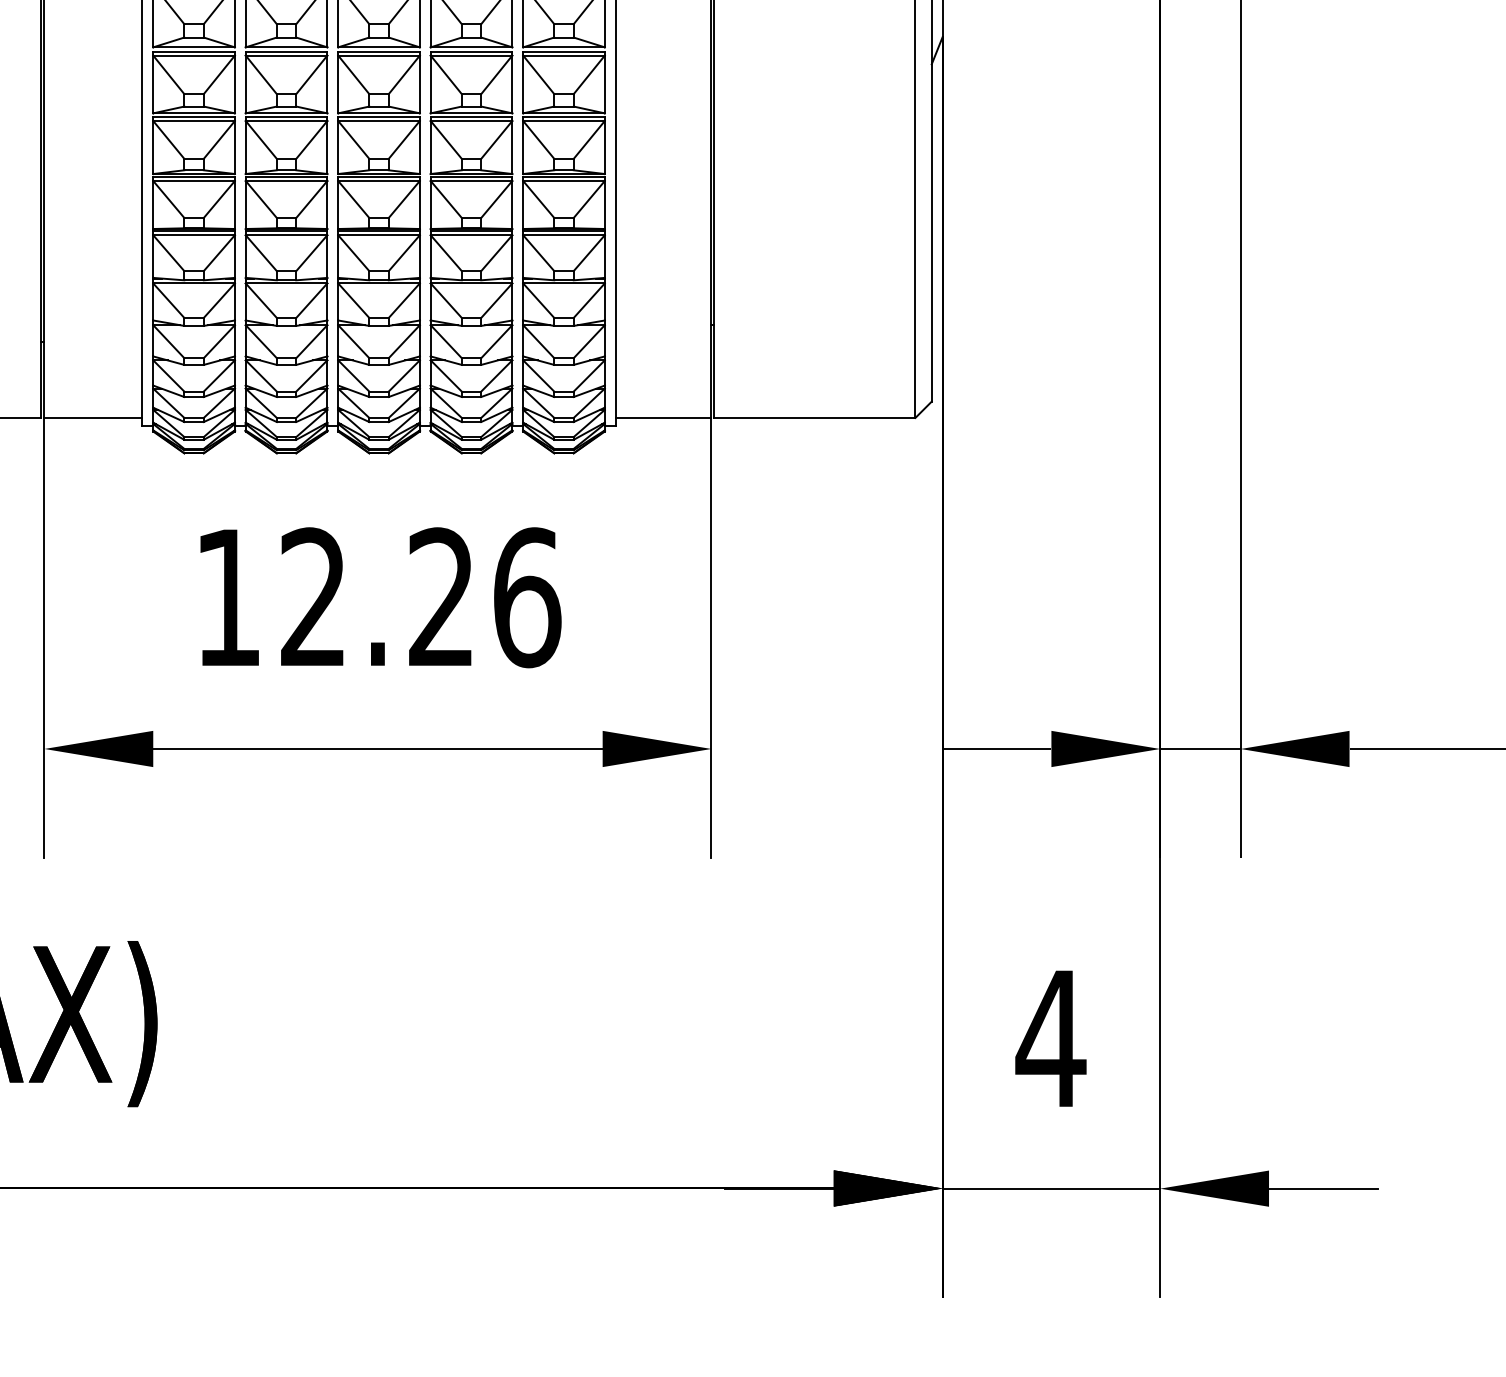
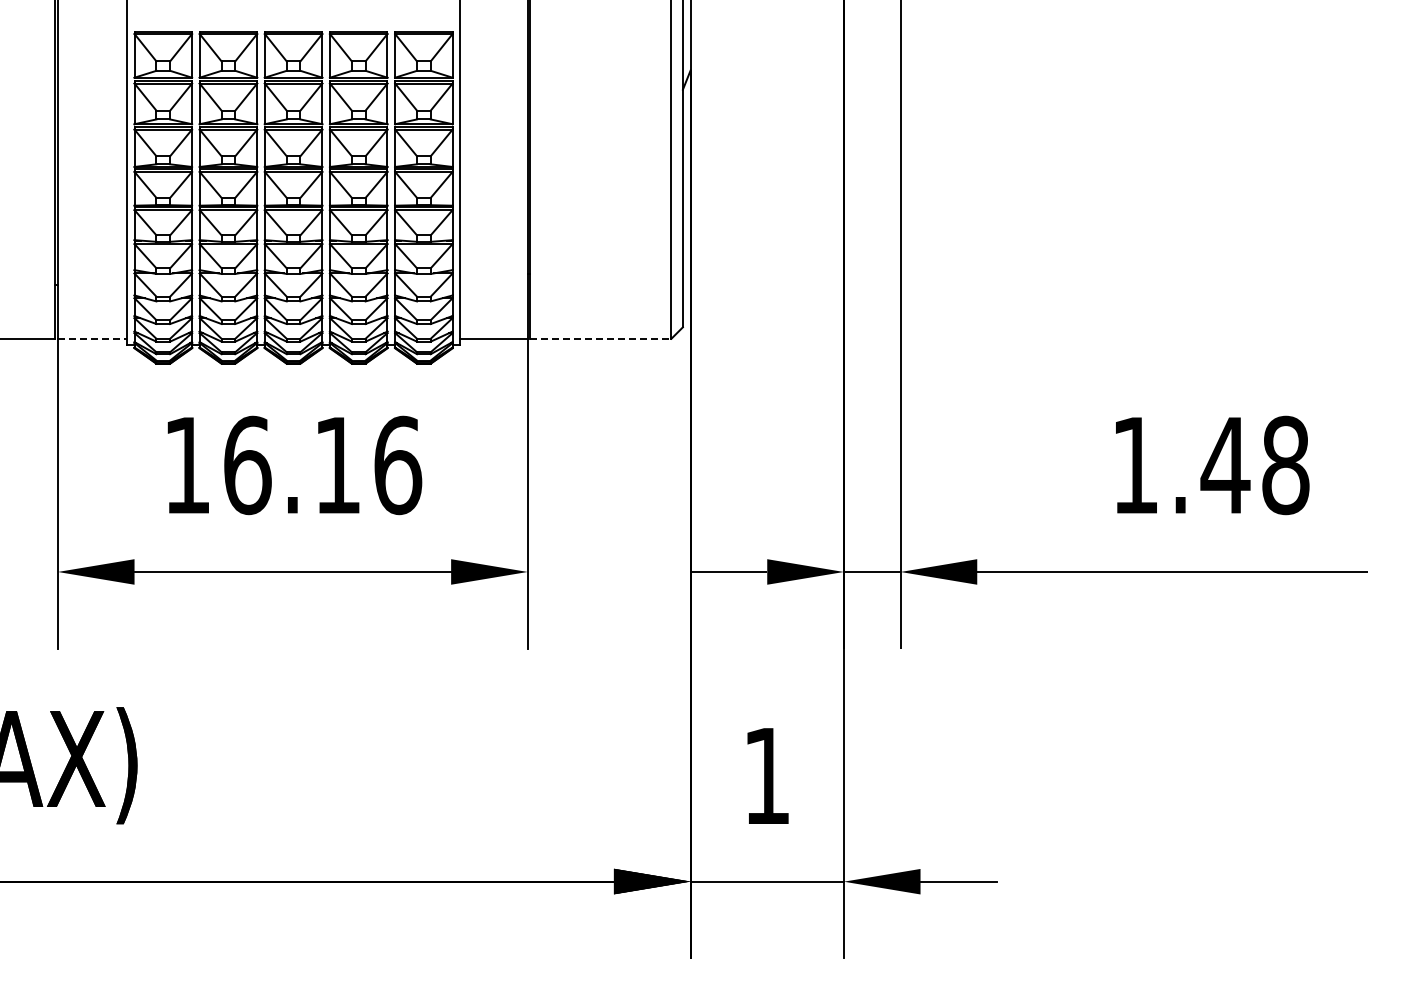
line: (93, 417) -> (92, 338), solid -> dashed
line: (814, 417) -> (600, 338), solid -> dashed
text: (376, 597) -> (291, 465), 12.26 -> 16.16
text: (1050, 1037) -> (766, 775), 4 -> 1

